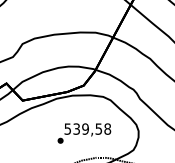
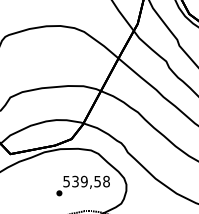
text: (83, 132) -> (82, 185), moved

